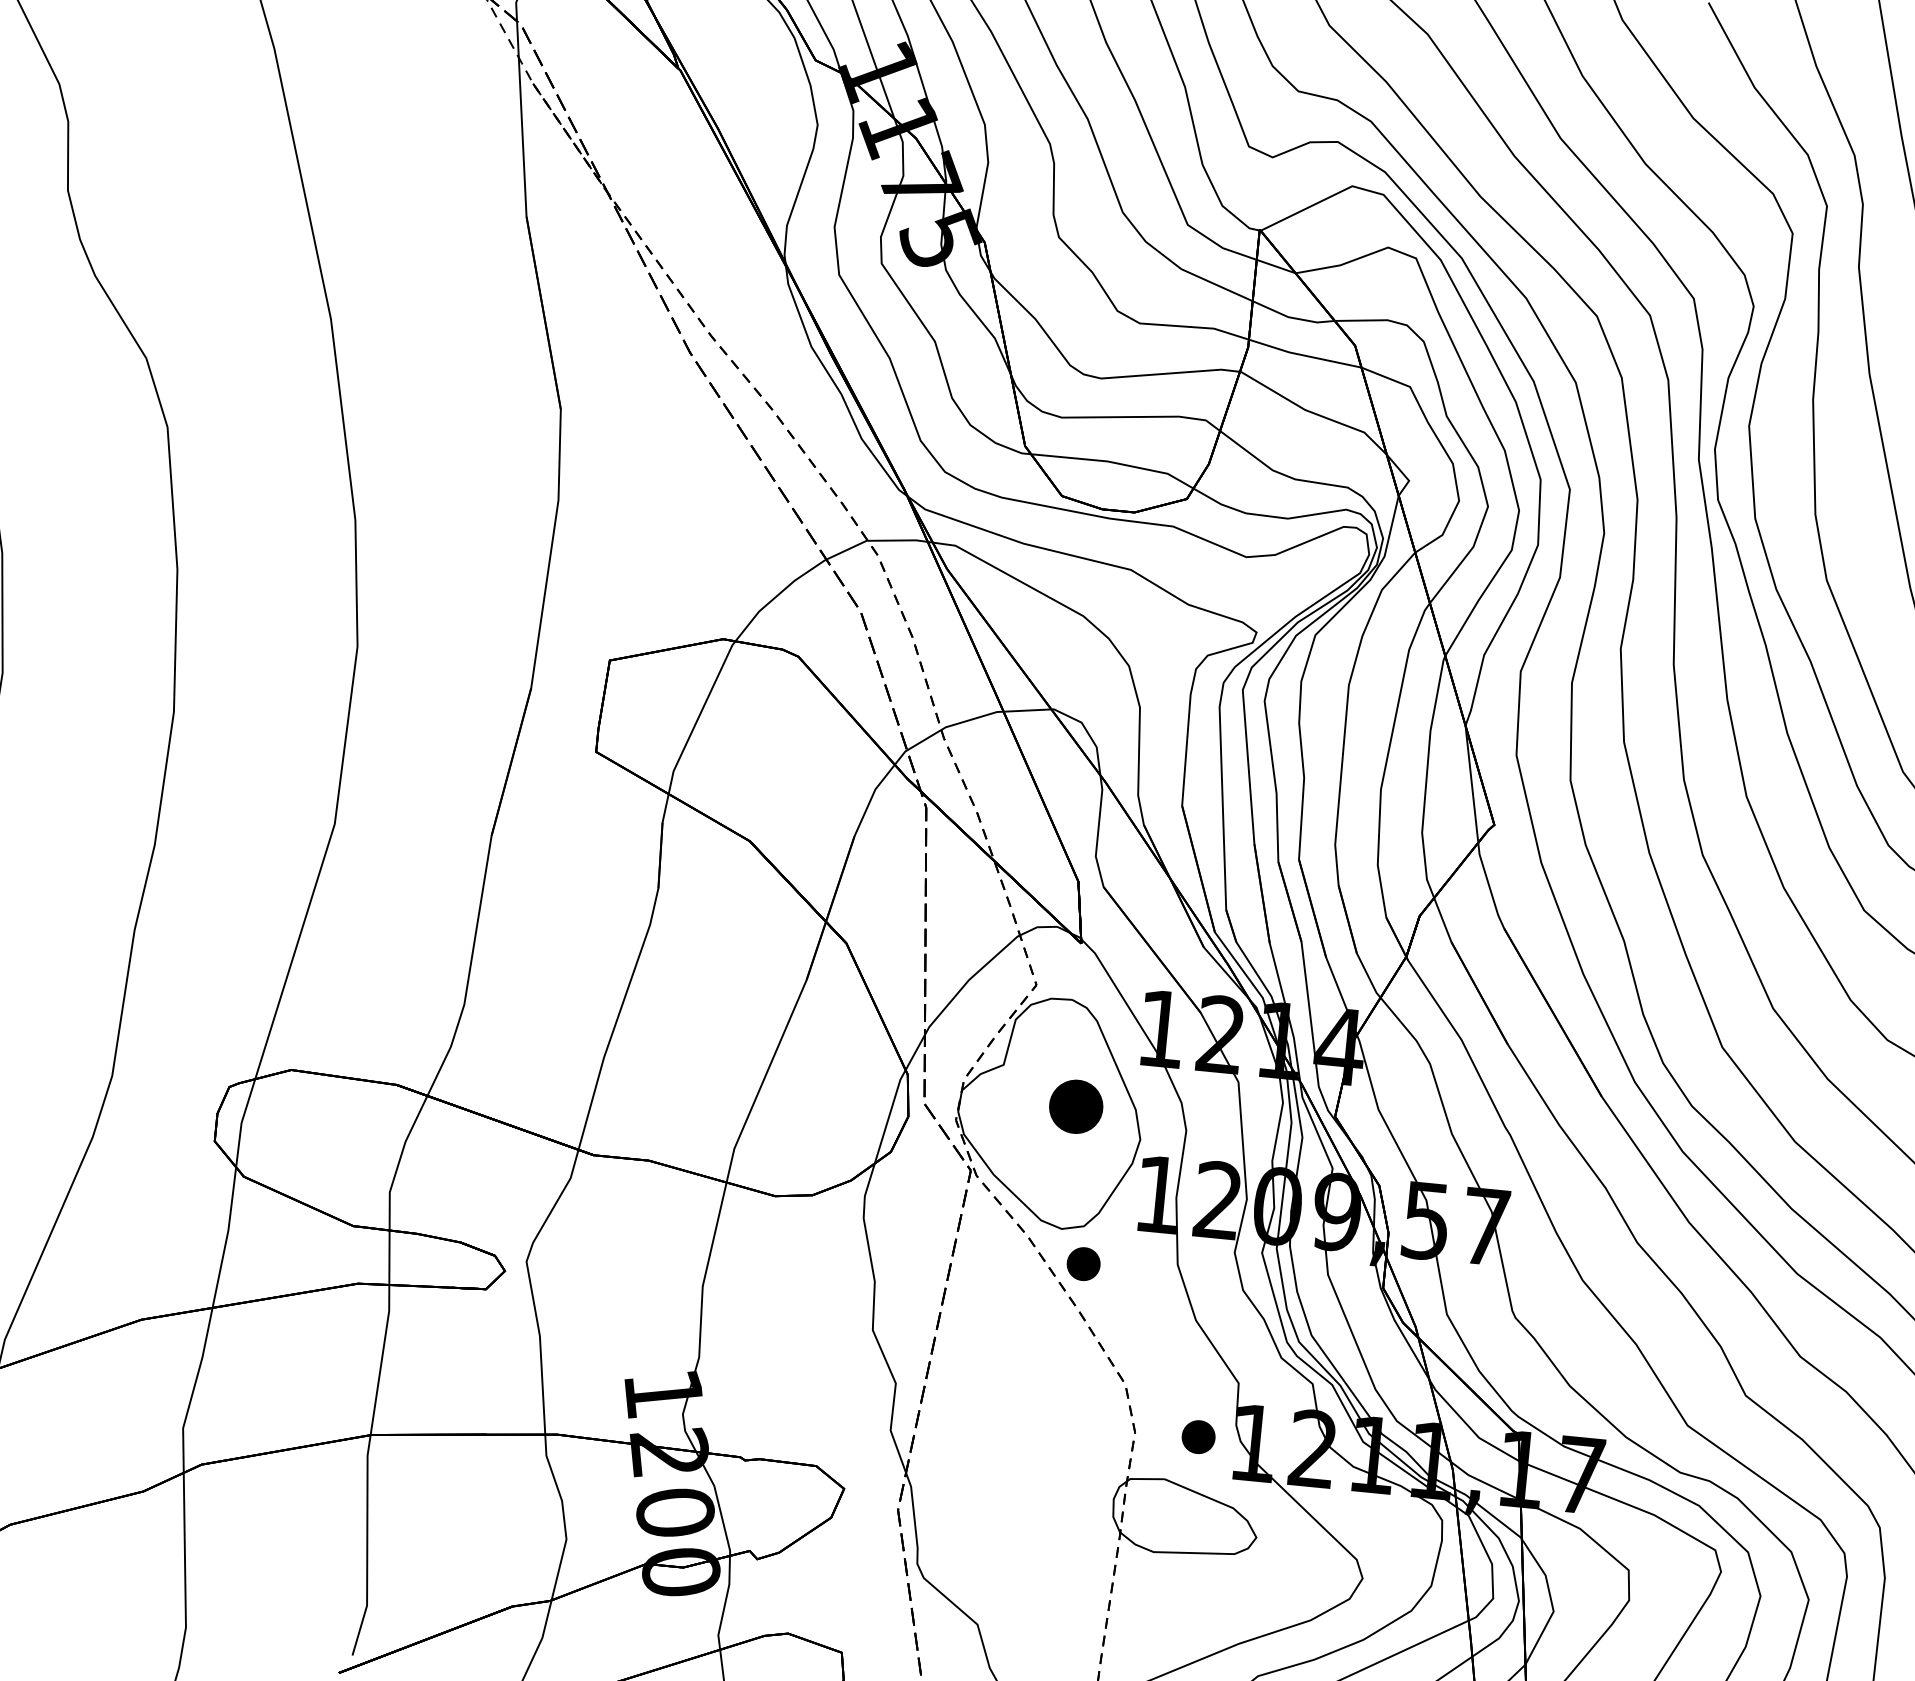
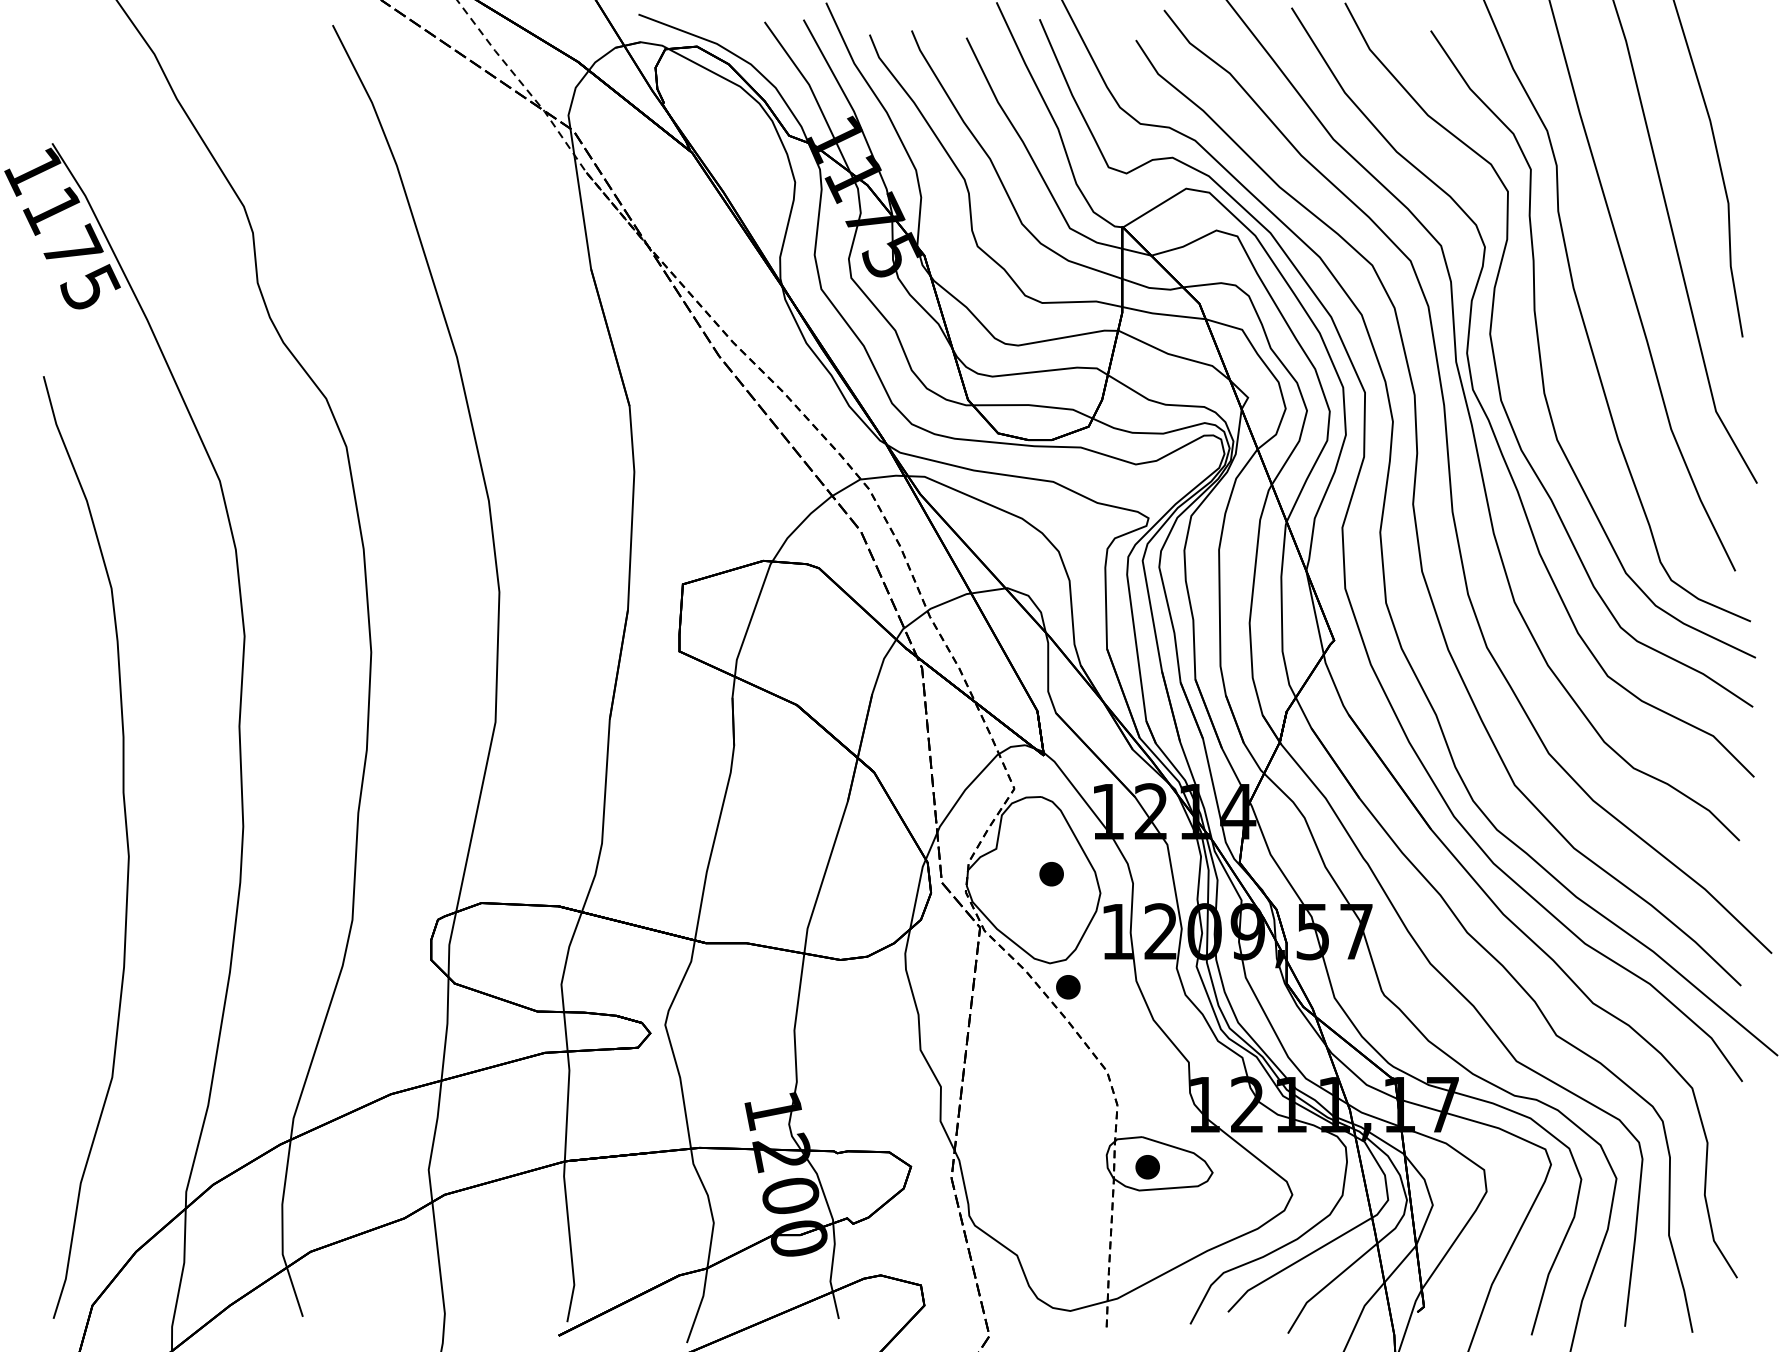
part: (1075, 1107) -> (1051, 874), size x0.62
part: (1198, 1437) -> (1147, 1167), moved

